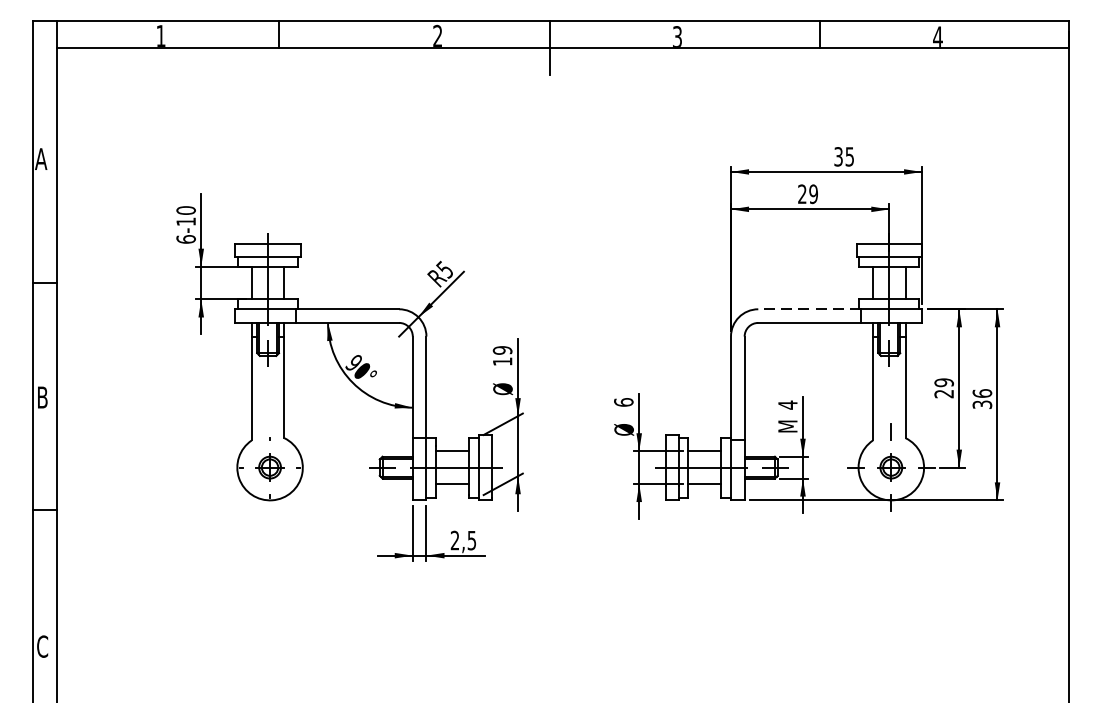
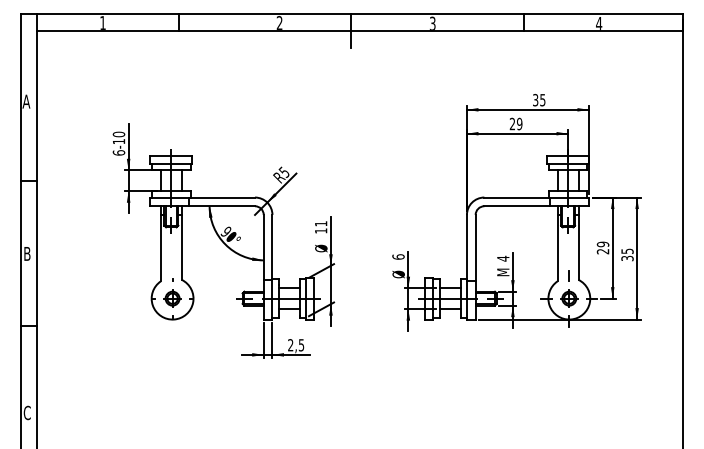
line: (810, 309) -> (517, 197), dashed -> solid
text: (501, 349) -> (320, 223), 19 -> 11
text: (982, 393) -> (627, 251), 36 -> 35

